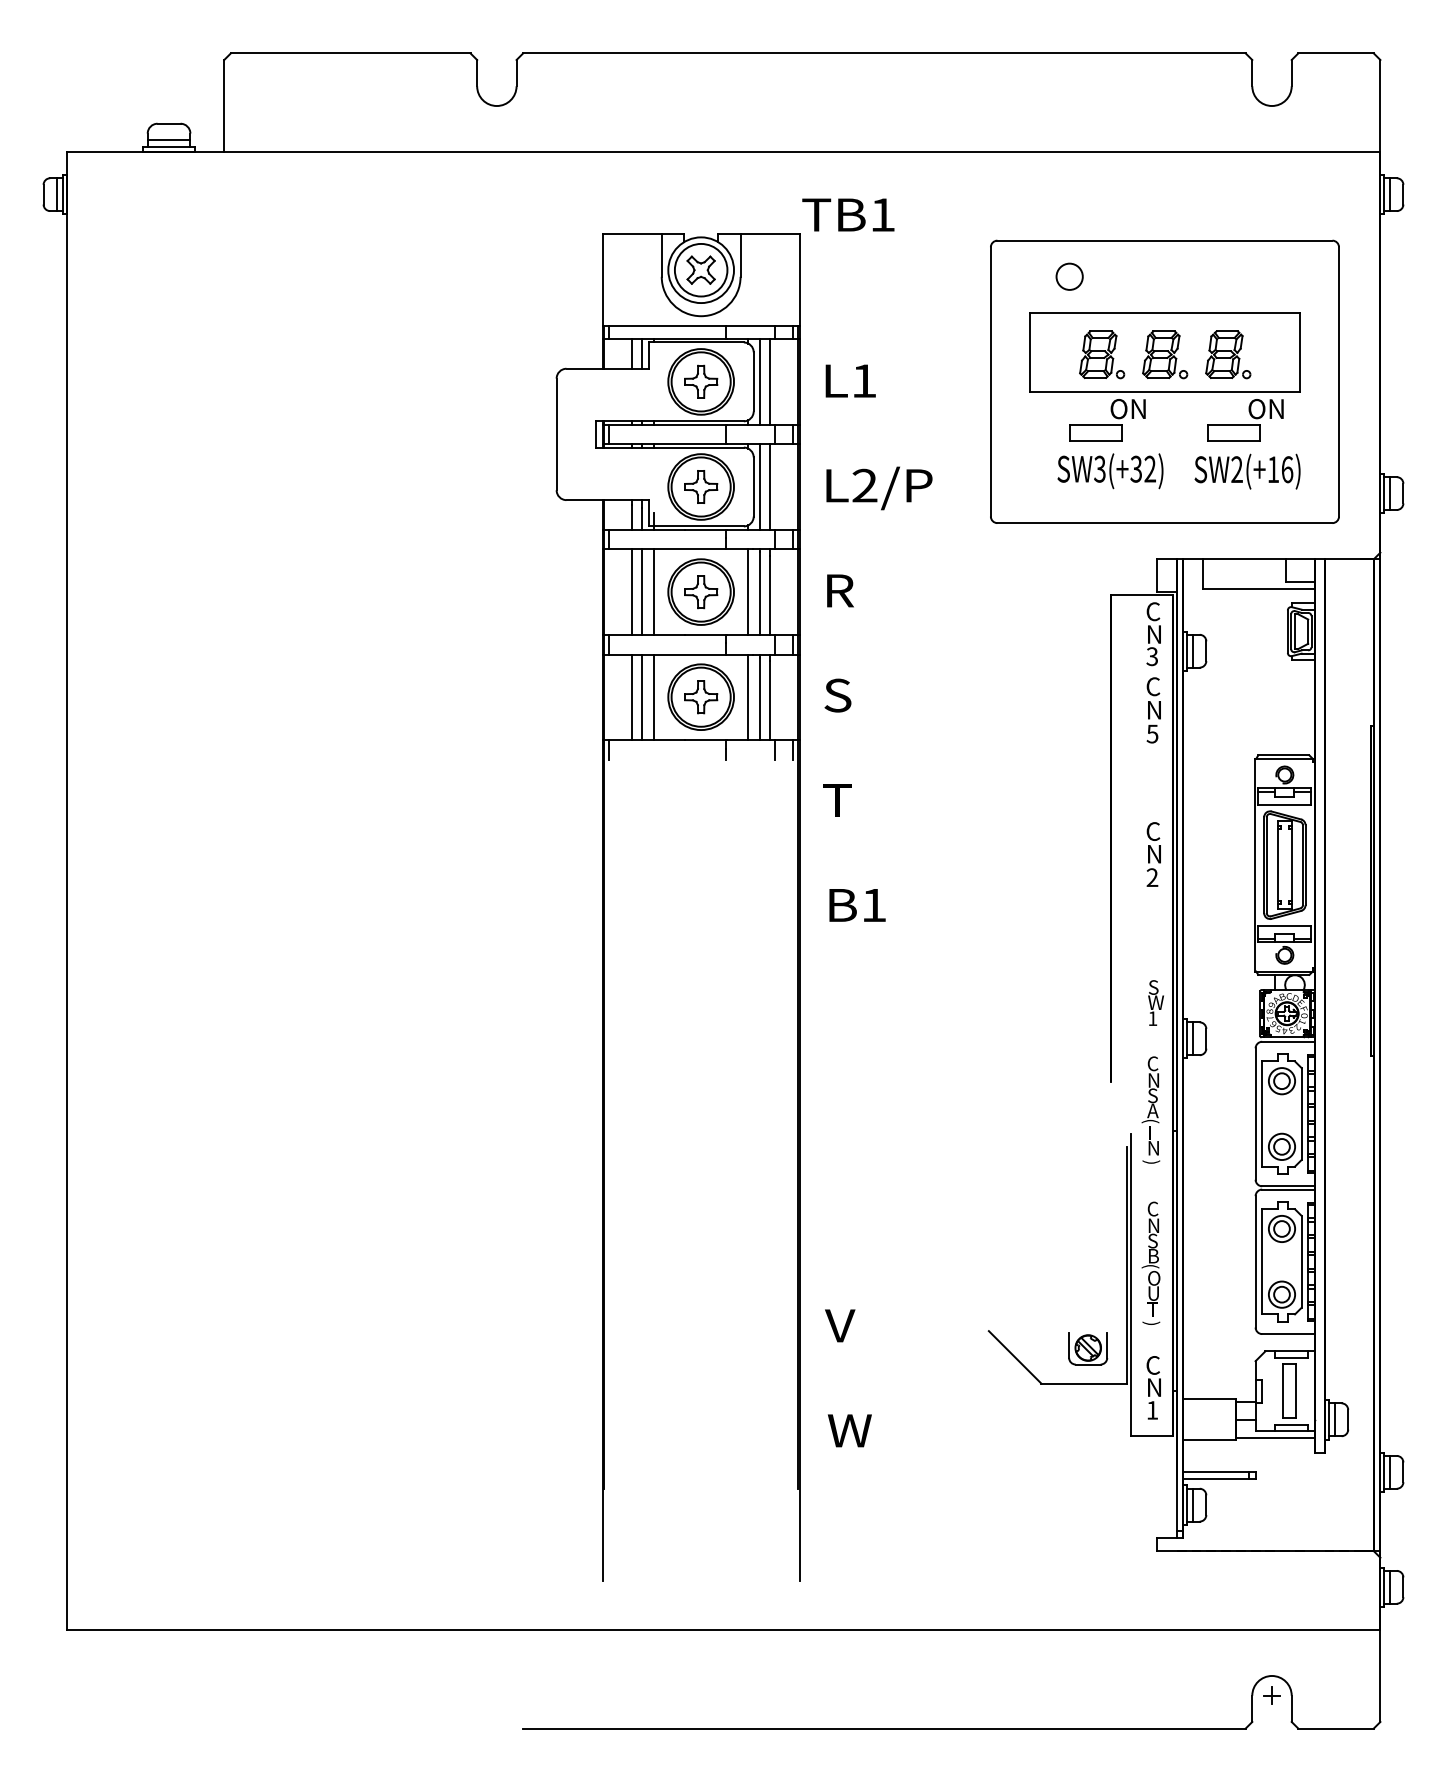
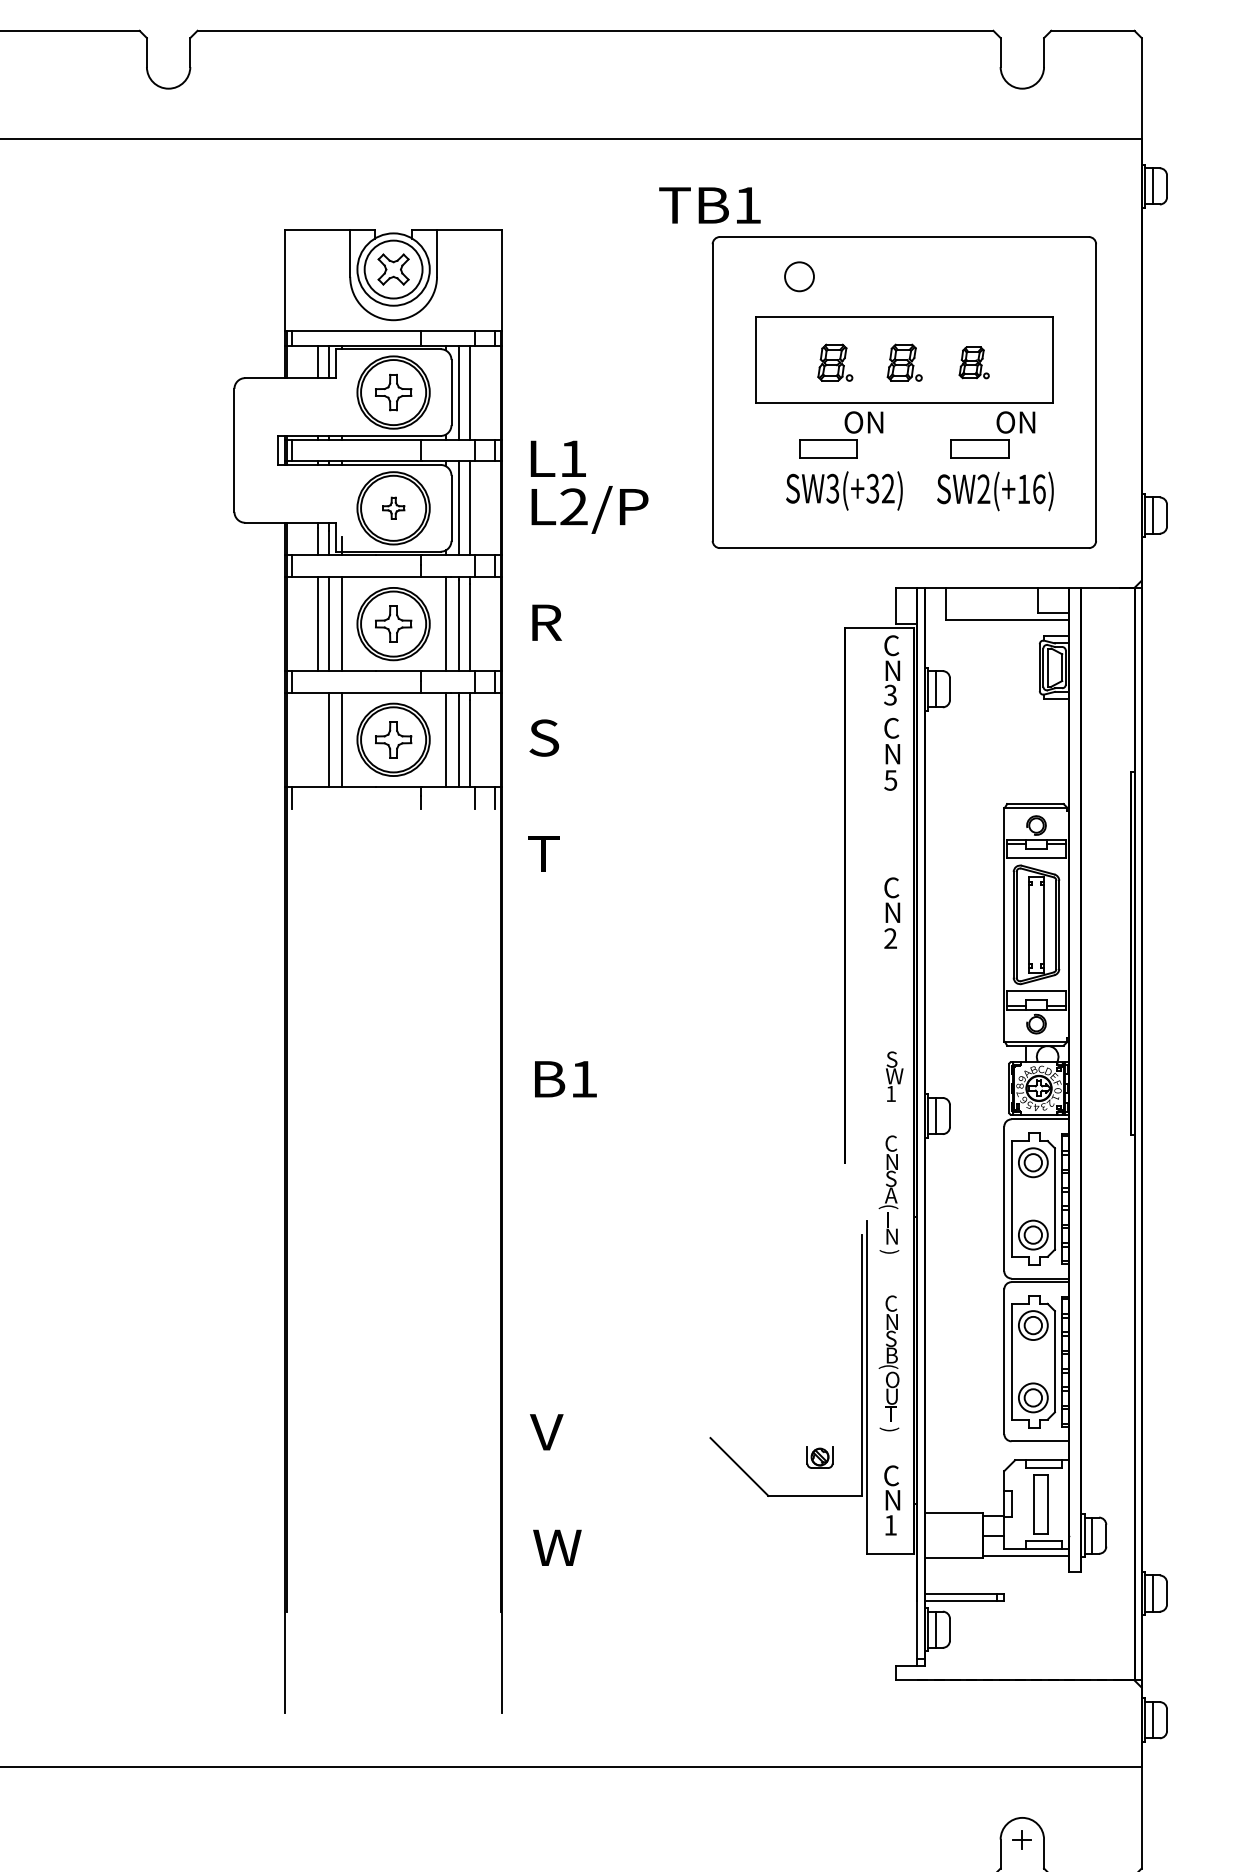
text: (848, 214) -> (710, 204), moved
part: (1102, 354) -> (835, 362), size x0.7
part: (1165, 354) -> (905, 362), size x0.7
part: (1228, 354) -> (974, 362), size x0.6
text: (850, 380) -> (558, 458), moved
part: (701, 486) -> (393, 507), size x0.6
line: (632, 696) -> (317, 739), removed
text: (857, 905) -> (565, 1079), moved
part: (1088, 1348) -> (820, 1457), size x0.6

